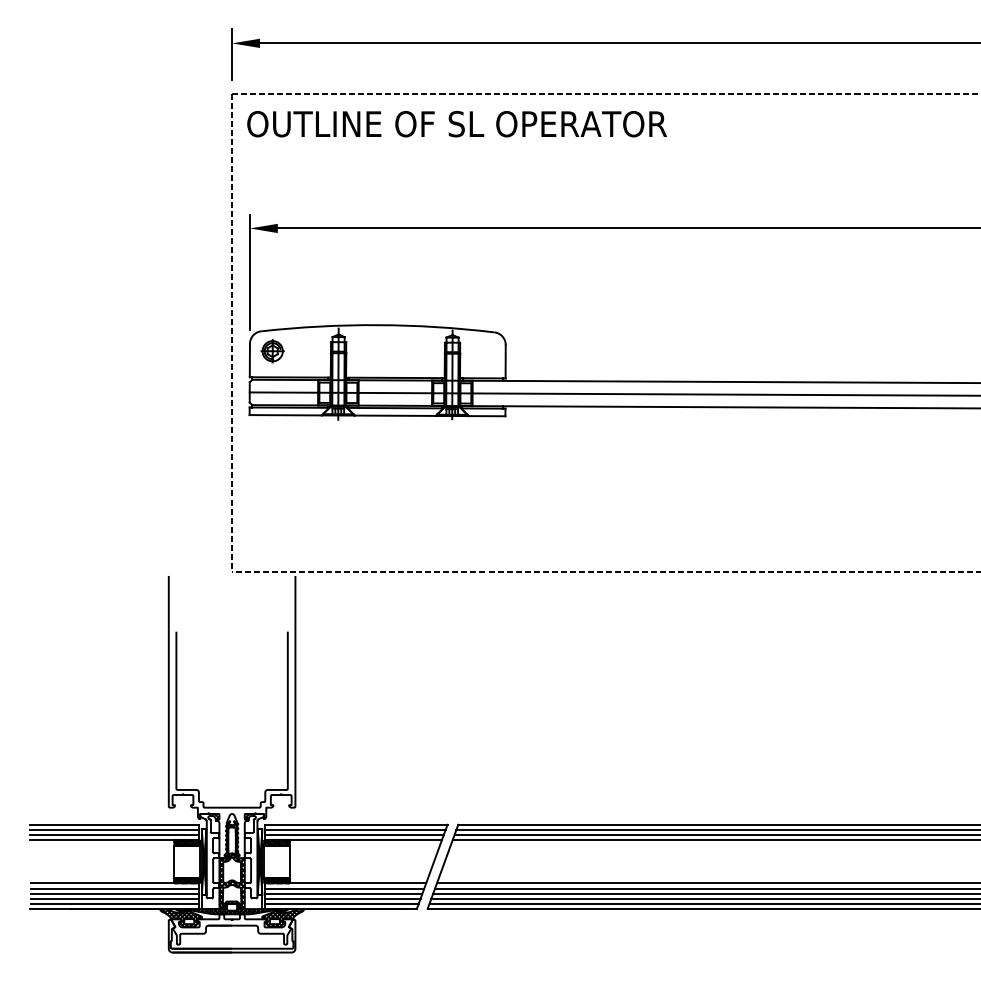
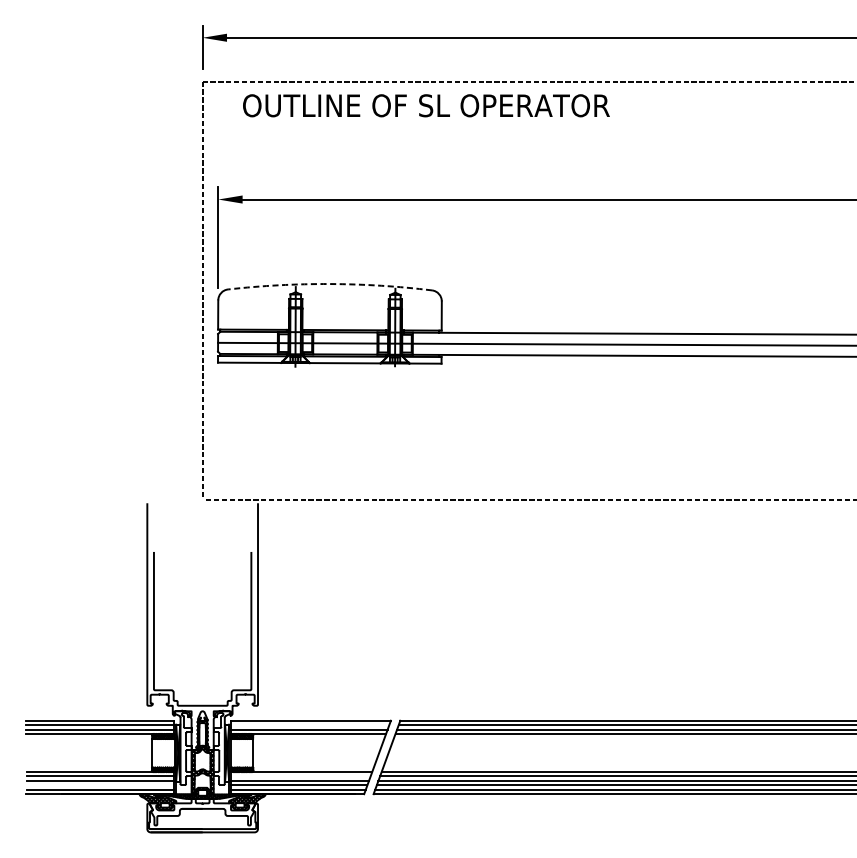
text: (456, 124) -> (425, 106), moved
arc: (377, 325) -> (329, 284), solid -> dashed
part: (272, 351) -> (237, 307), removed
line: (354, 829) -> (309, 724), removed
line: (344, 888) -> (300, 776), removed
line: (115, 898) -> (100, 785), removed

